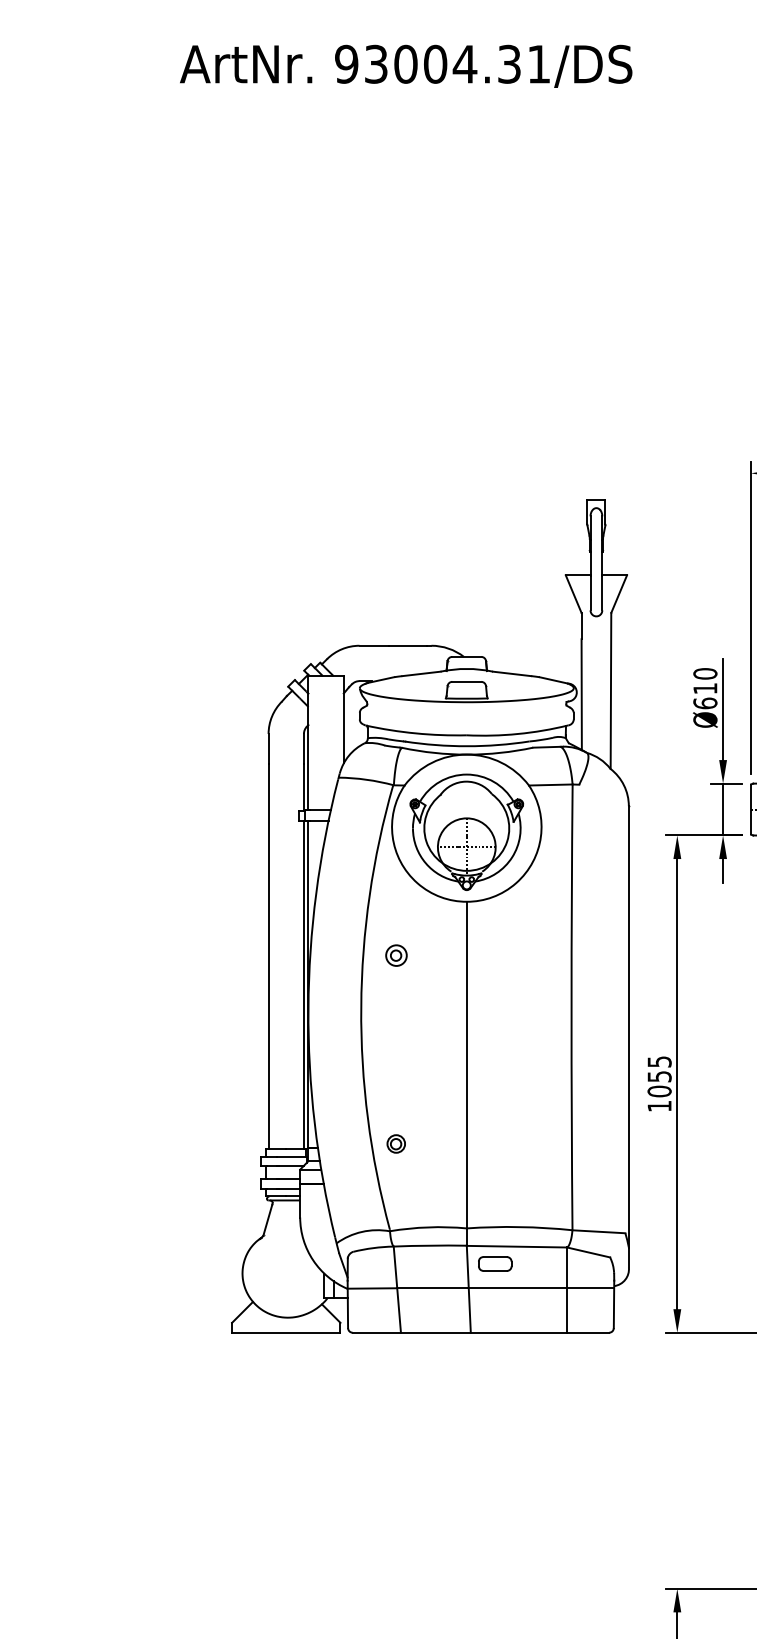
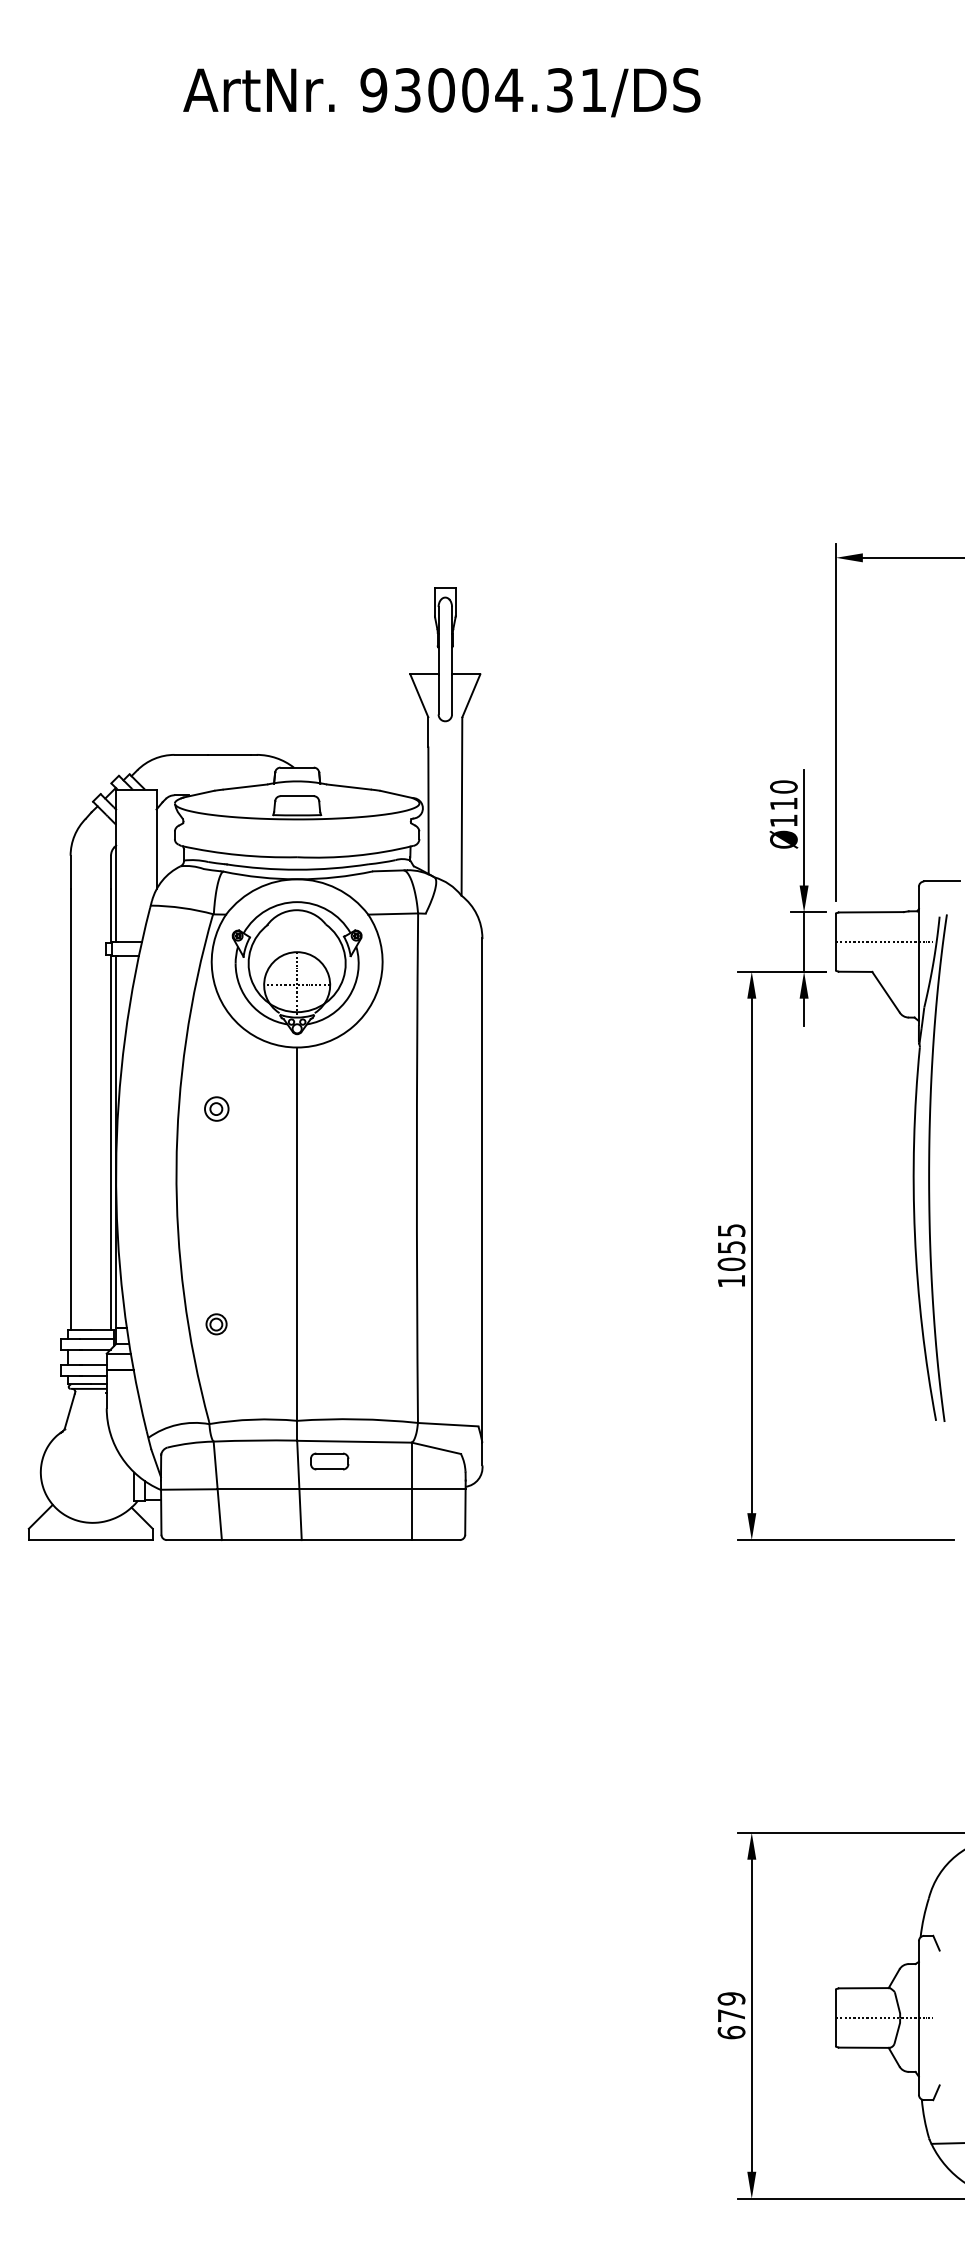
text: (705, 703) -> (783, 820), Ø610 -> Ø110
part: (430, 915) -> (255, 1063), moved

